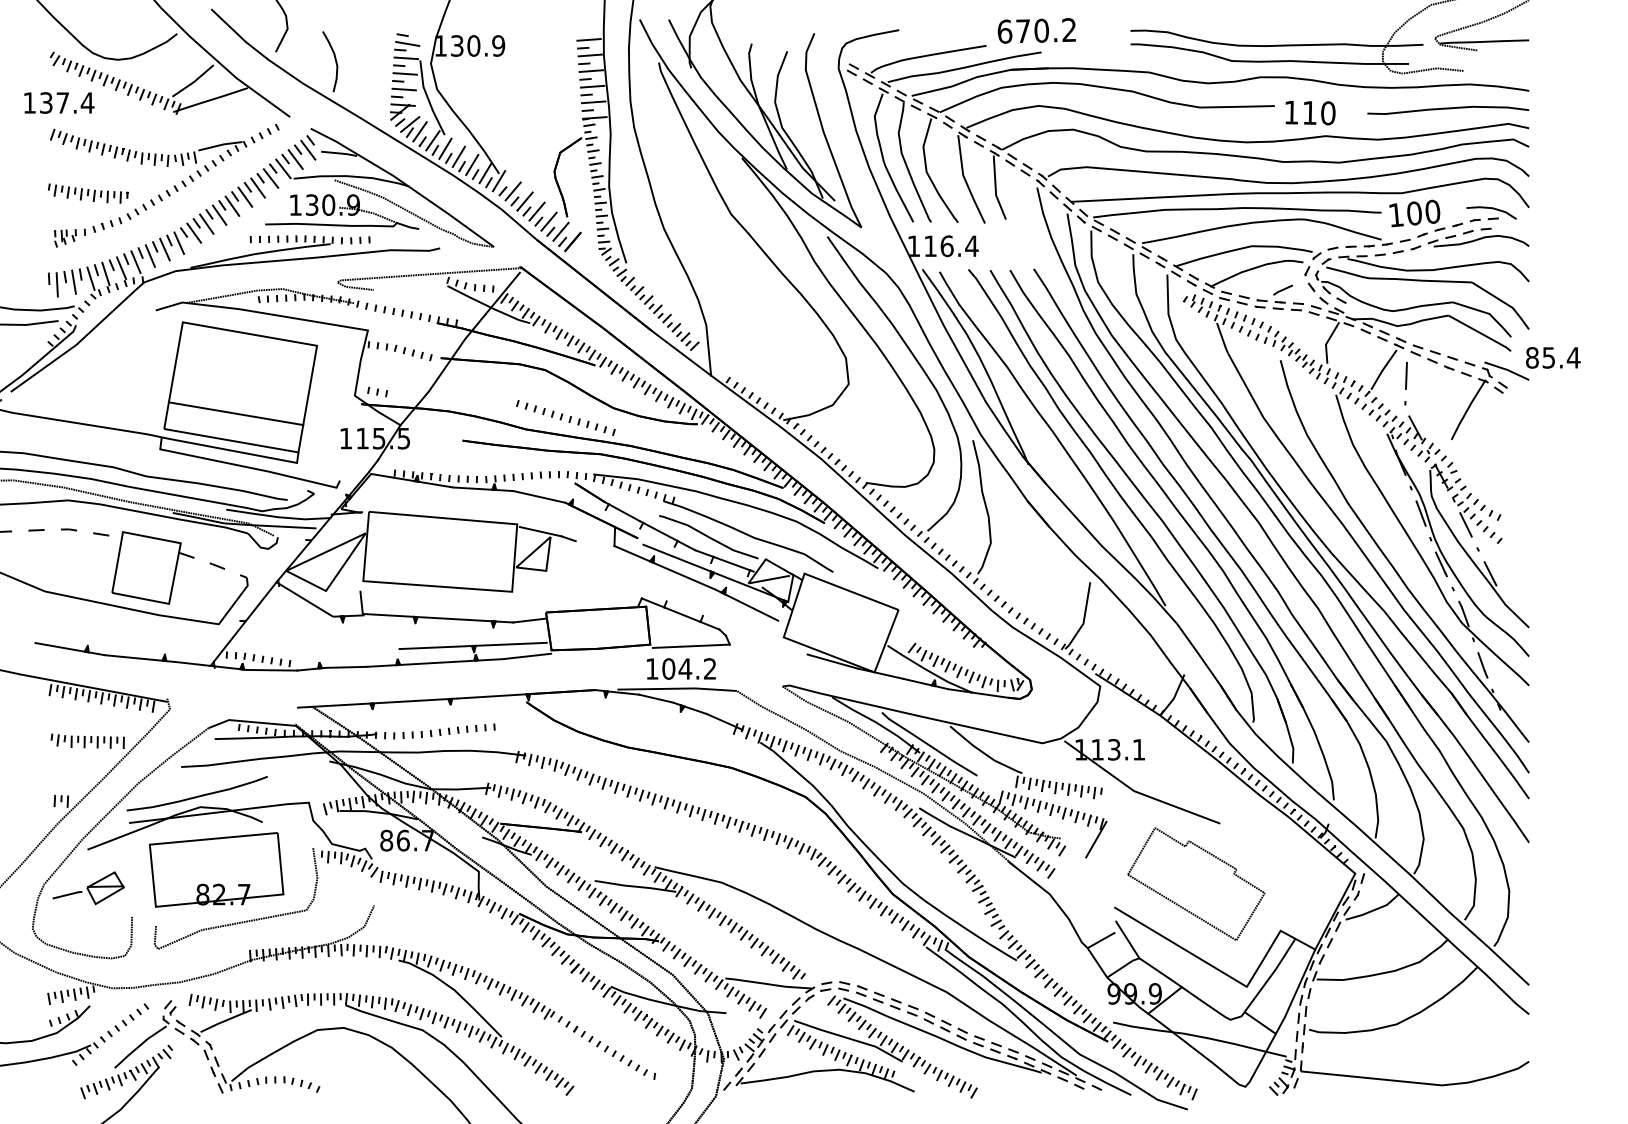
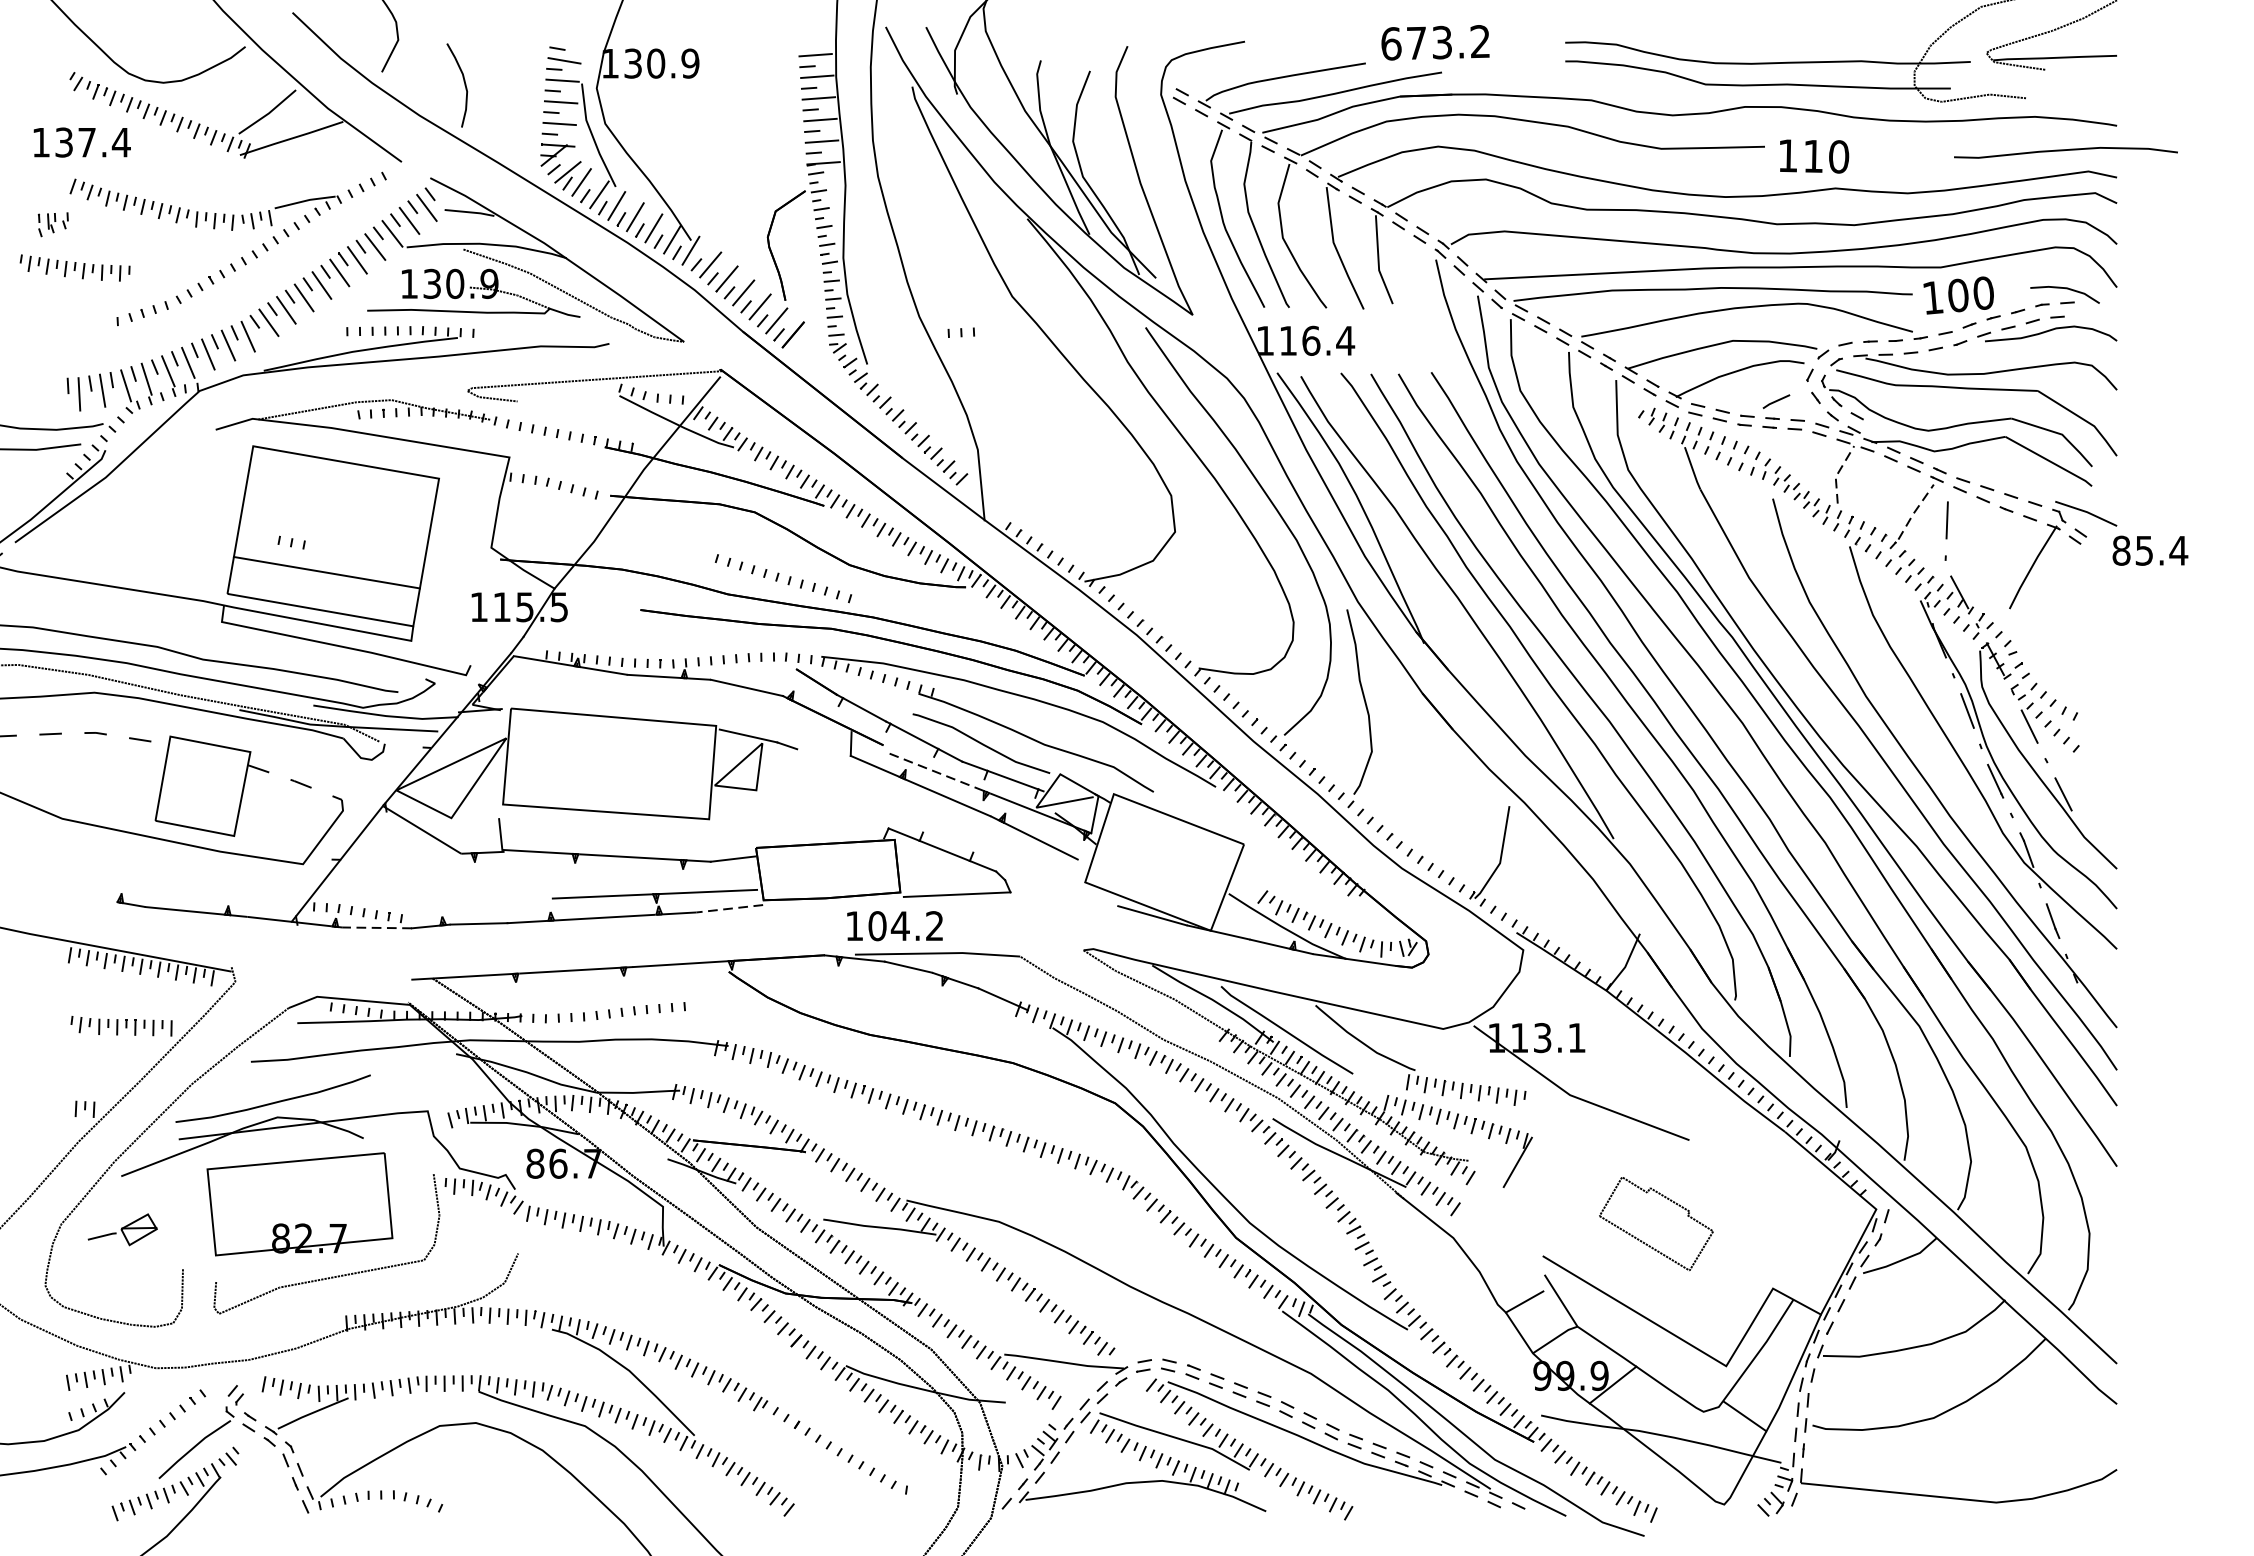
text: (1041, 30) -> (1441, 42), 670.2 -> 673.2
curve: (1448, 109) -> (2066, 151), moved
part: (88, 193) -> (75, 267), moved
part: (65, 238) -> (53, 224), moved
part: (360, 240) -> (961, 332), moved
line: (1327, 342) -> (1837, 474), solid -> dashed
text: (1553, 357) -> (2150, 550), moved
line: (1383, 369) -> (1915, 511), solid -> dashed
part: (377, 391) -> (291, 541), moved
line: (680, 559) -> (942, 774), solid -> dashed
line: (59, 647) -> (82, 896), removed
line: (526, 656) -> (728, 908), solid -> dashed
text: (681, 668) -> (895, 925), moved
line: (271, 670) -> (375, 928), solid -> dashed
part: (1196, 883) -> (1656, 1223), size x0.6
part: (88, 888) -> (122, 1230), size x0.7

